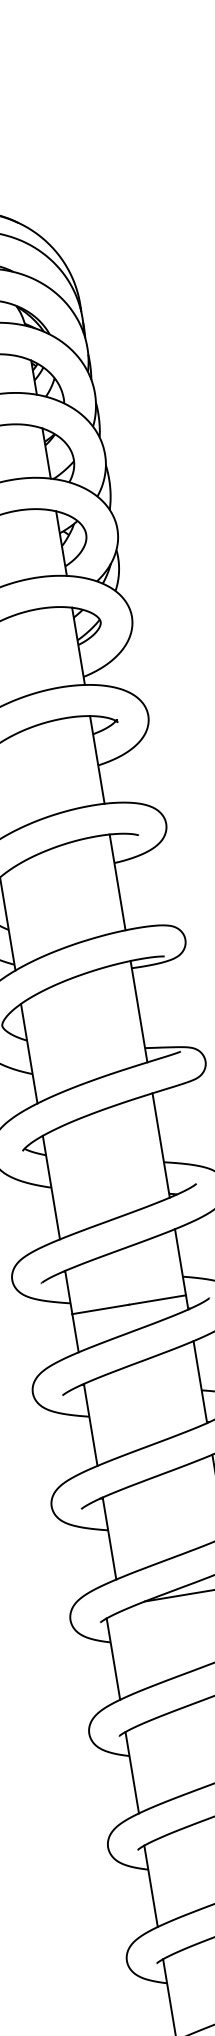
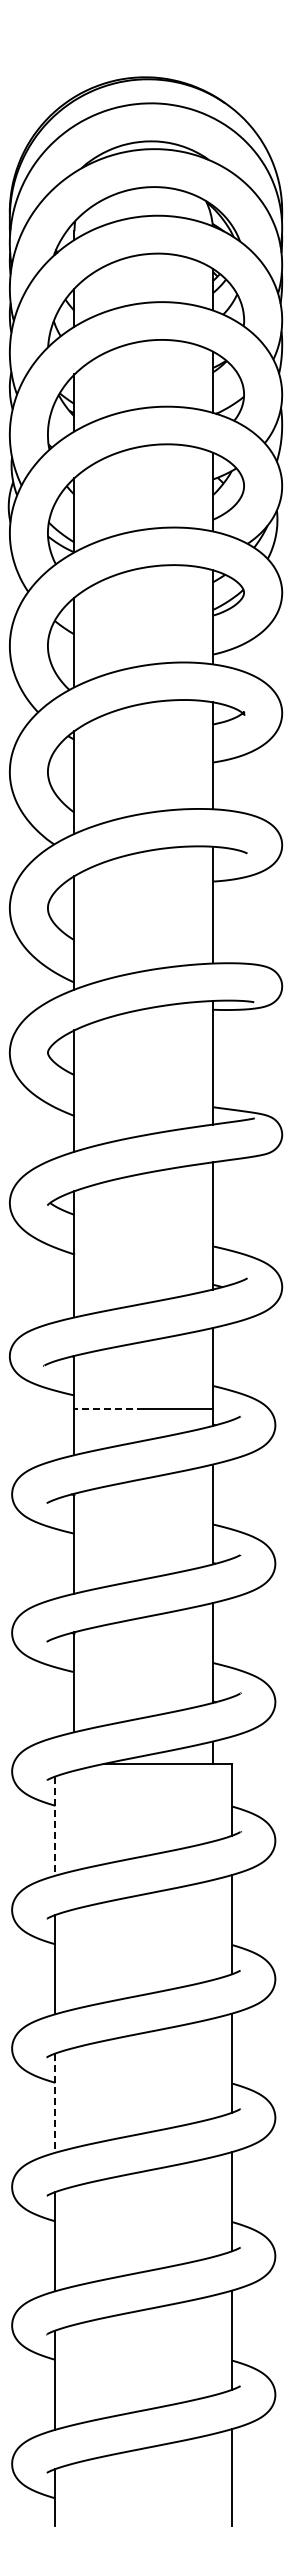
line: (101, 1309) -> (109, 1408), solid -> dashed
line: (113, 1659) -> (55, 1826), solid -> dashed
line: (151, 1886) -> (55, 2103), solid -> dashed

